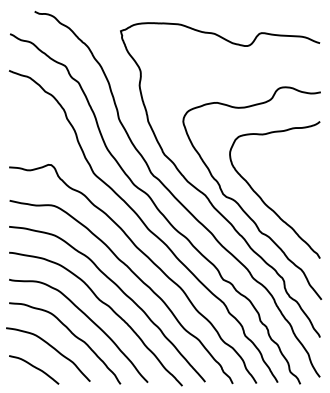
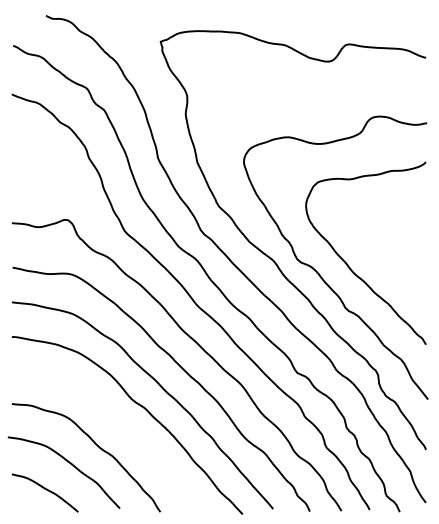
curve: (89, 320) -> (119, 426), removed

